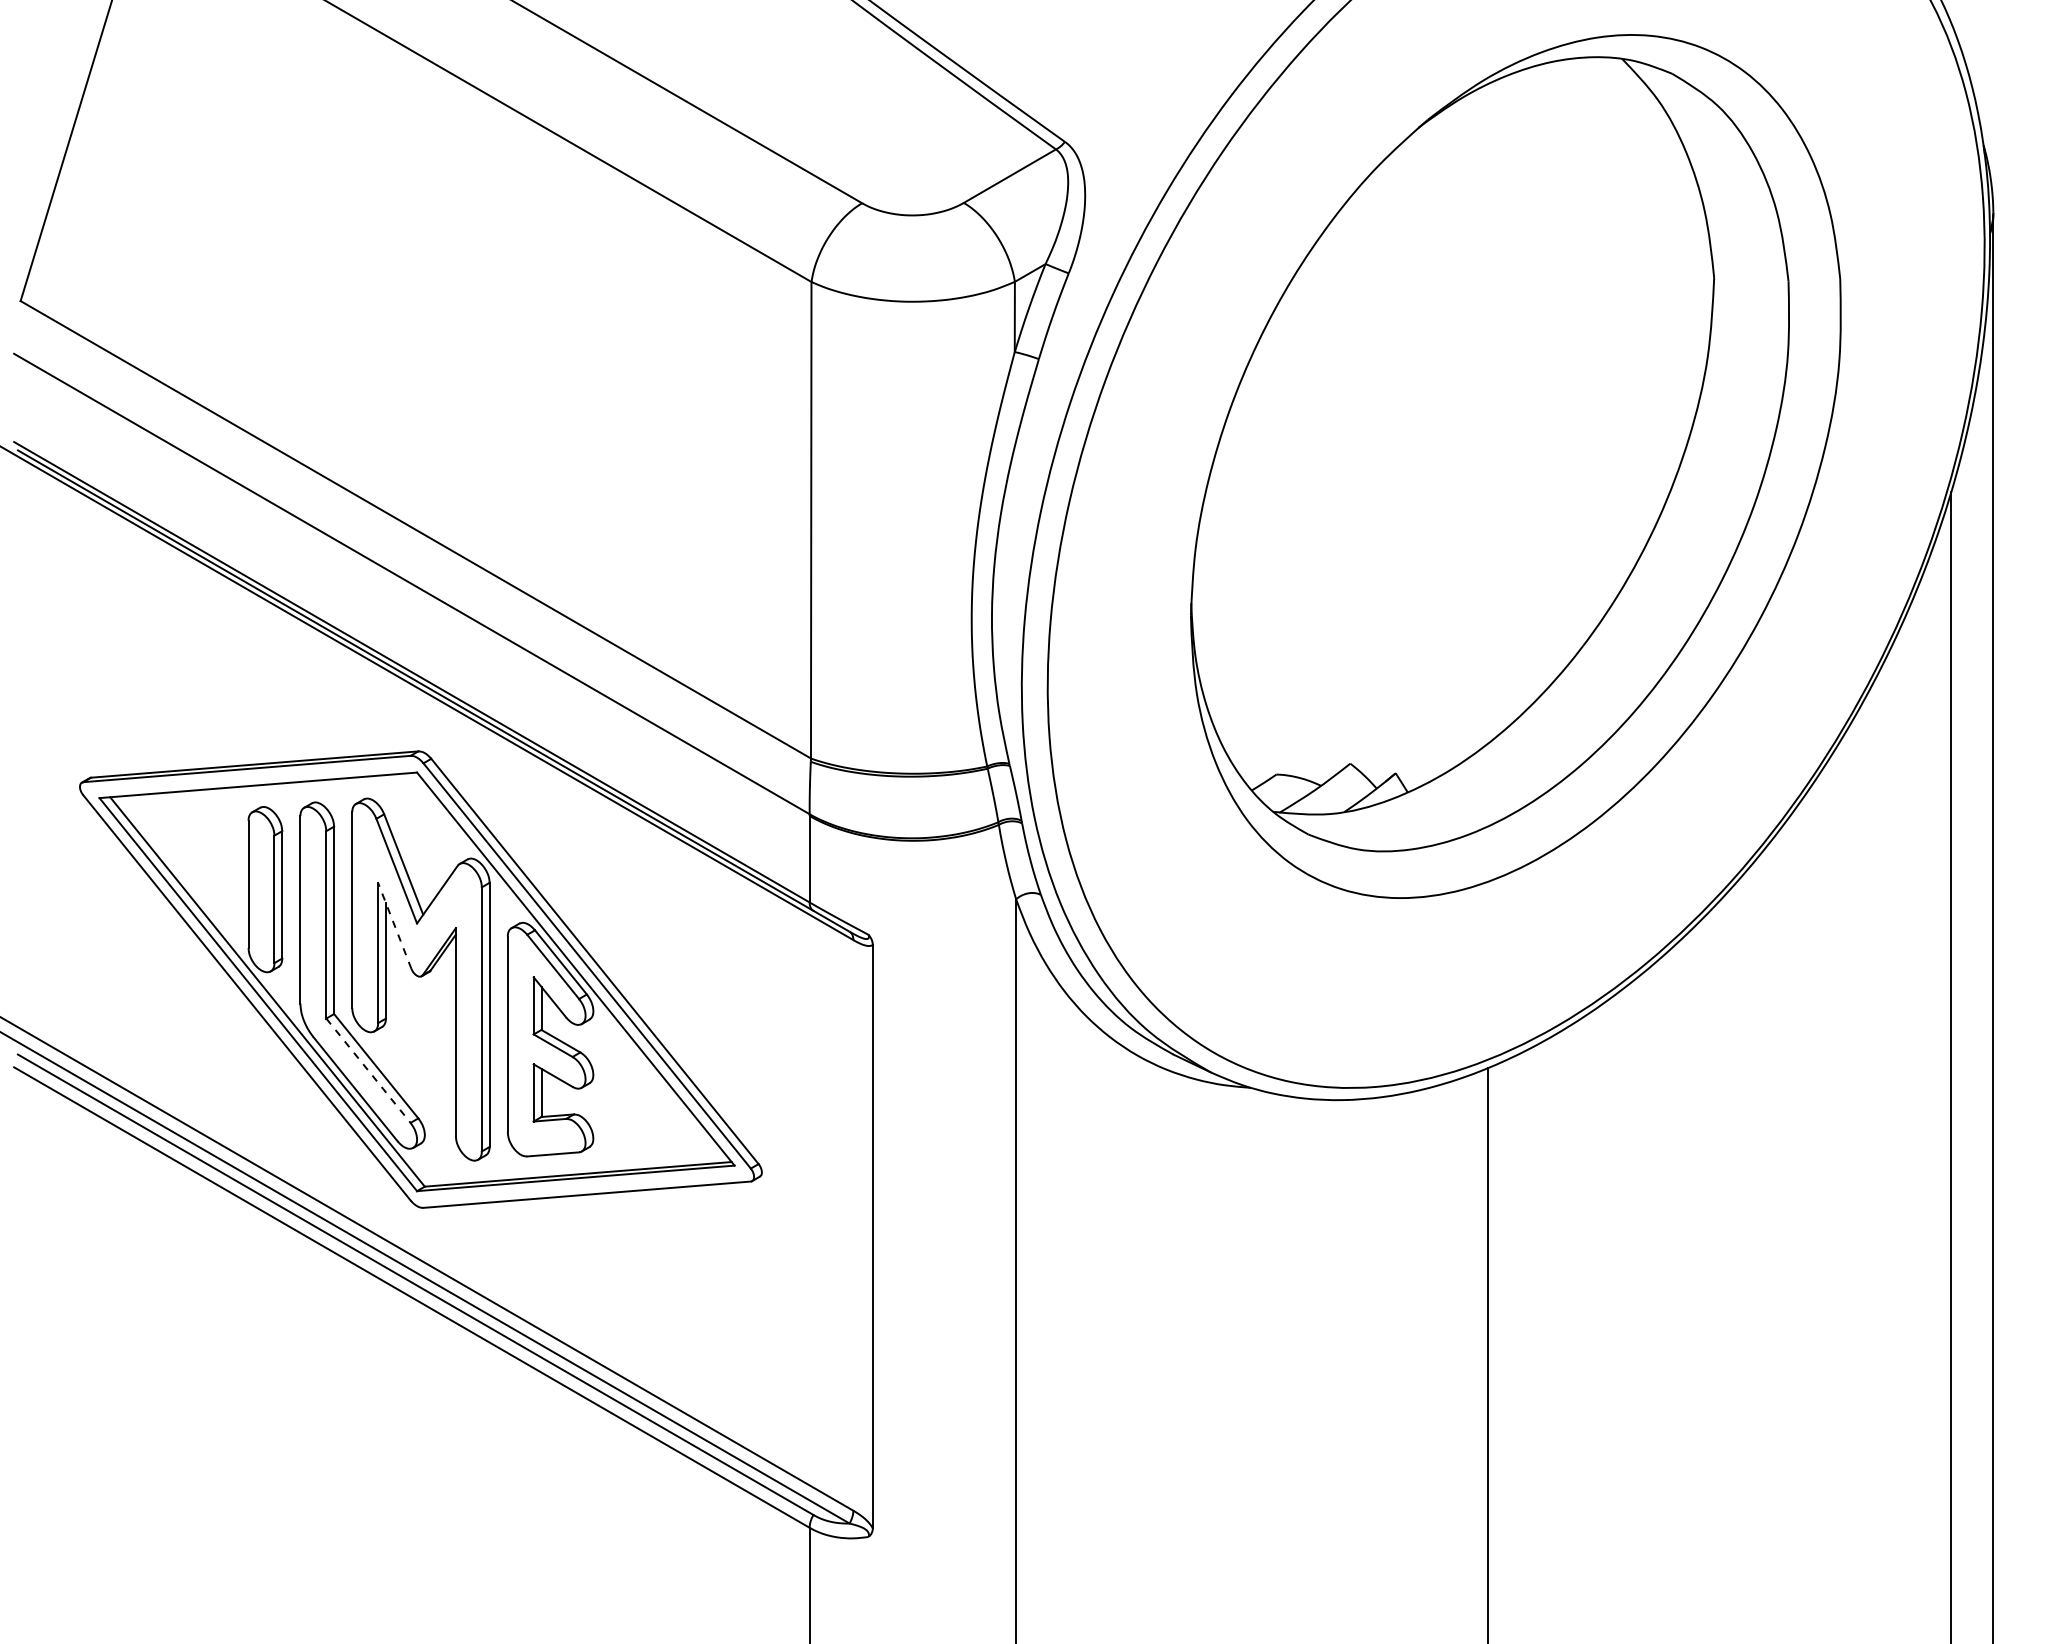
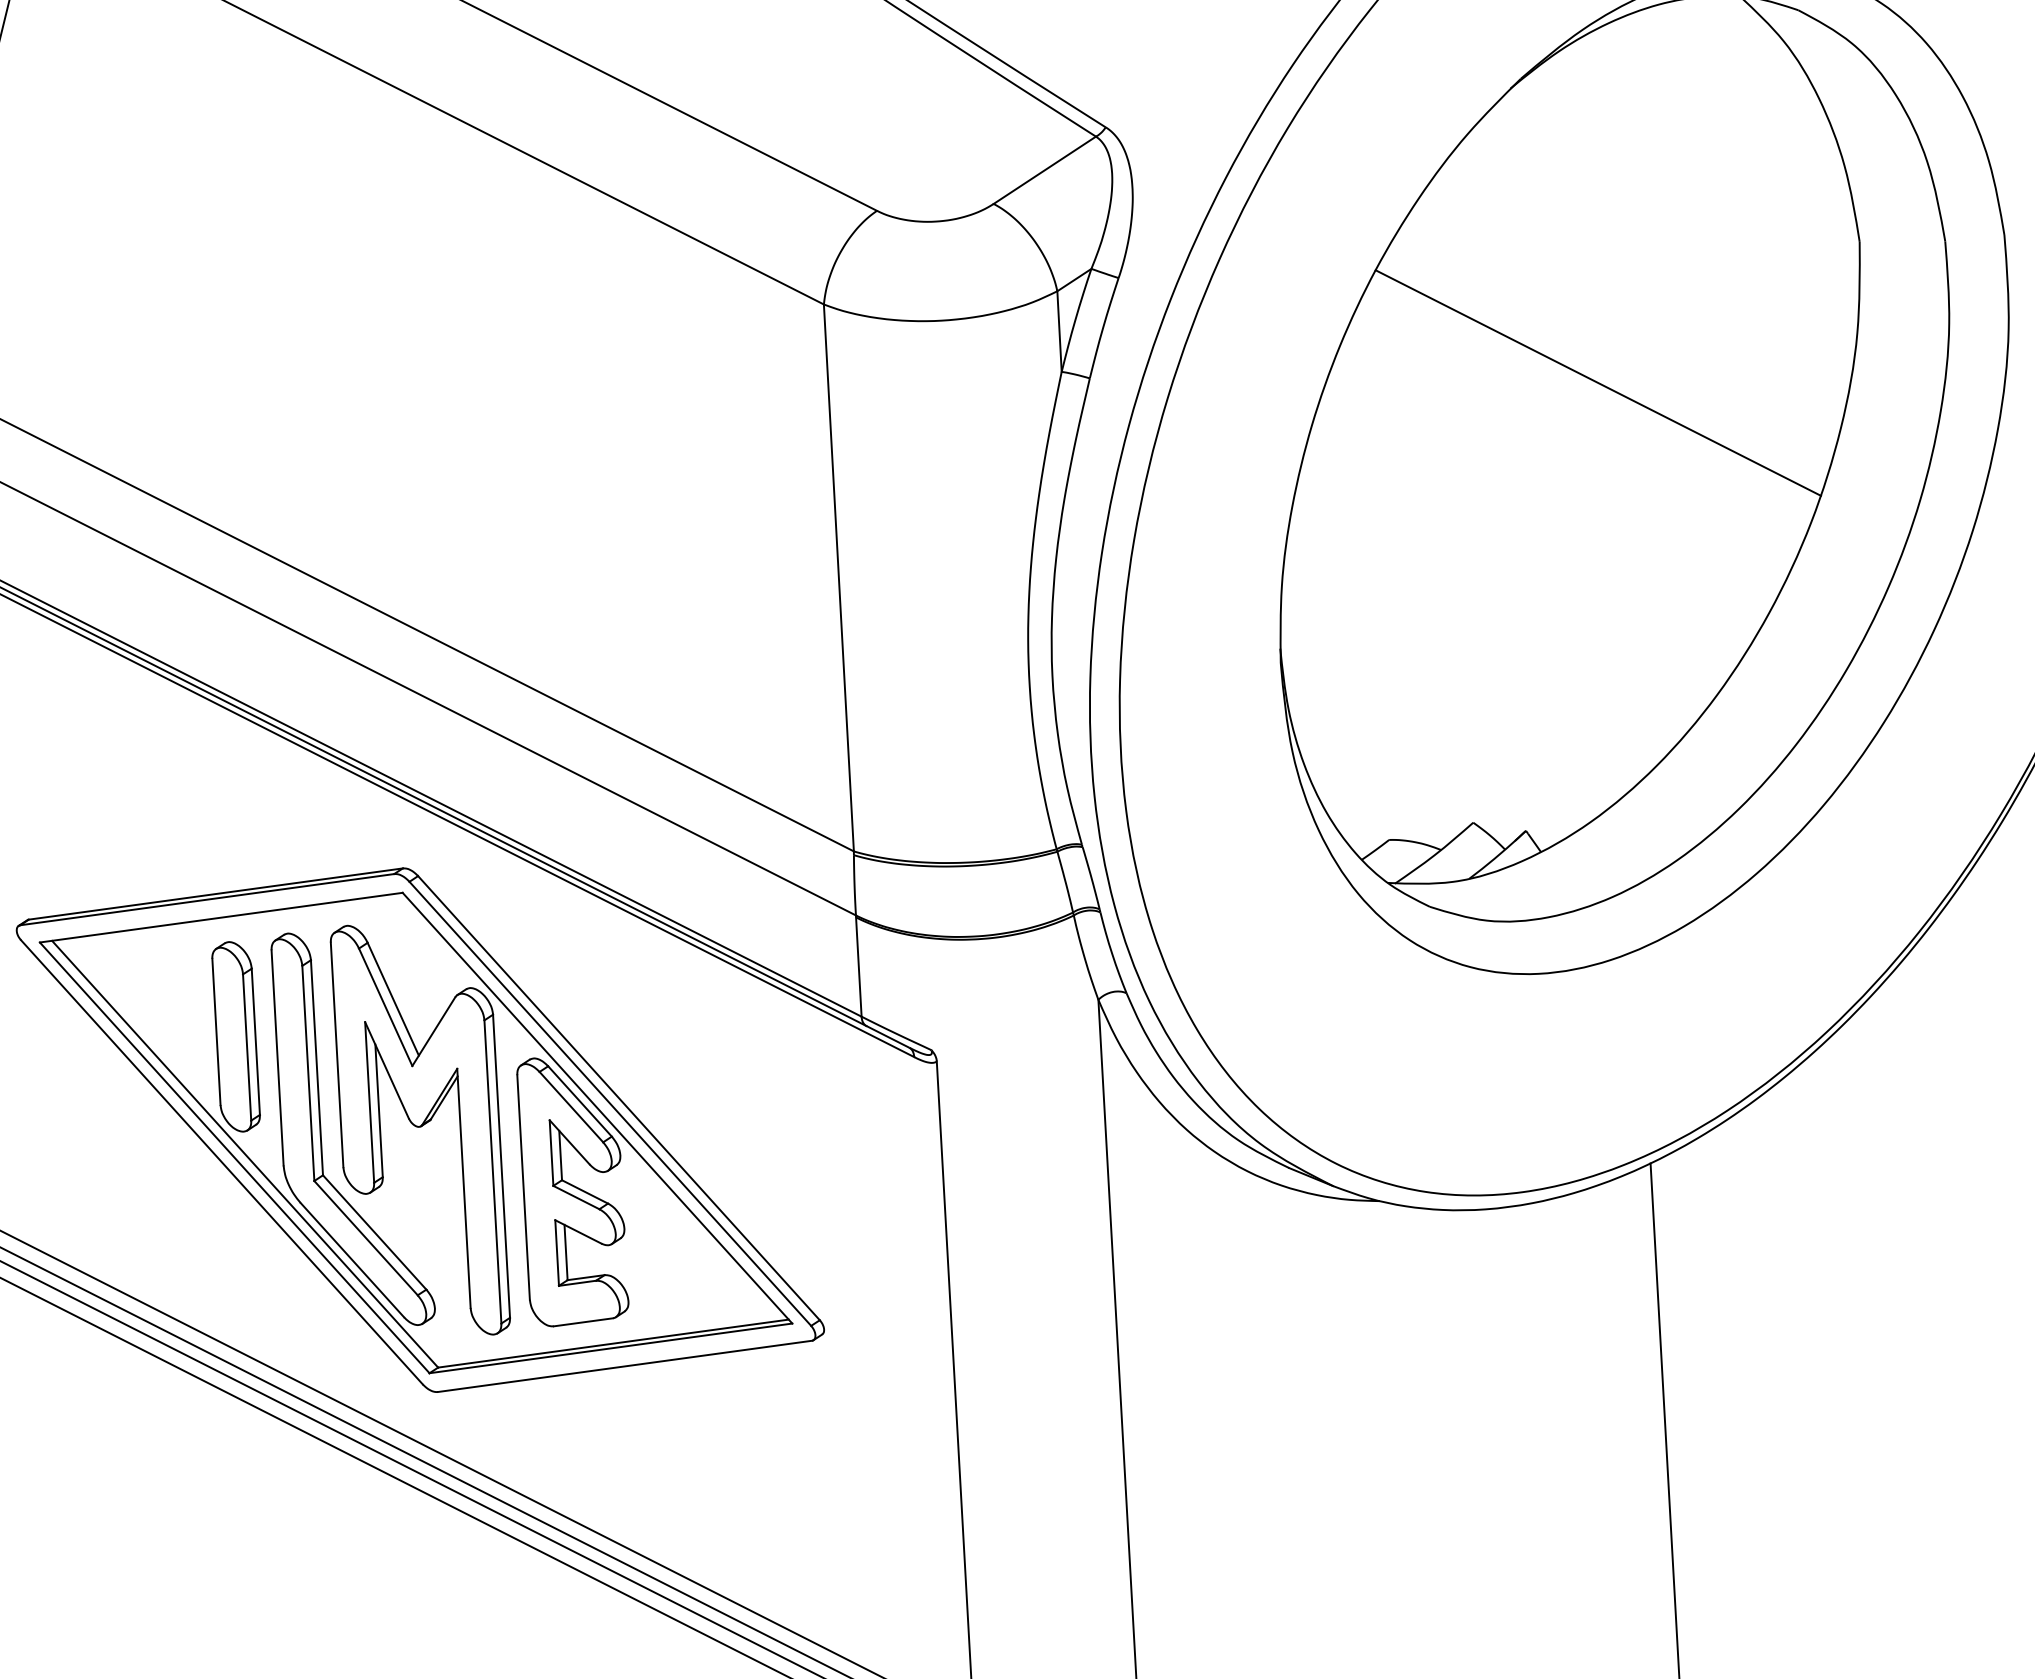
line: (1480, 387) -> (1598, 382), added
line: (394, 925) -> (386, 1069), dashed -> solid
line: (368, 1071) -> (366, 1239), dashed -> solid

